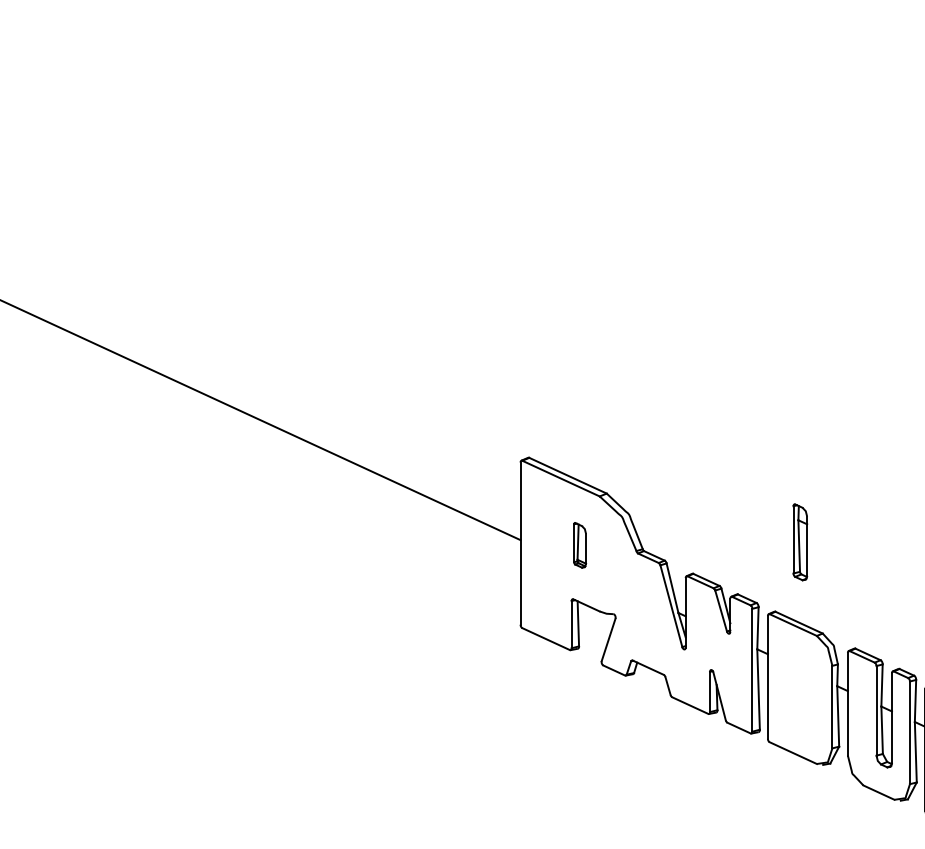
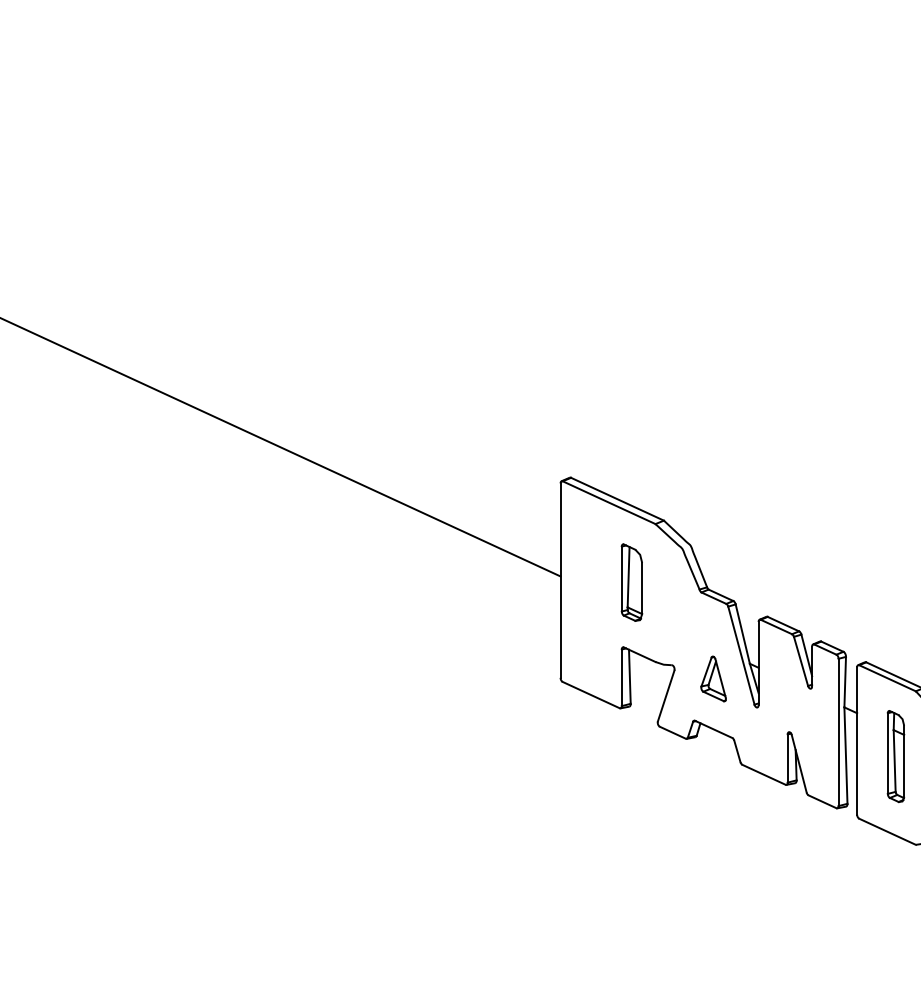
part: (800, 542) -> (896, 756), moved
part: (579, 545) -> (631, 582), size x1.43
part: (648, 625) -> (713, 678), added

